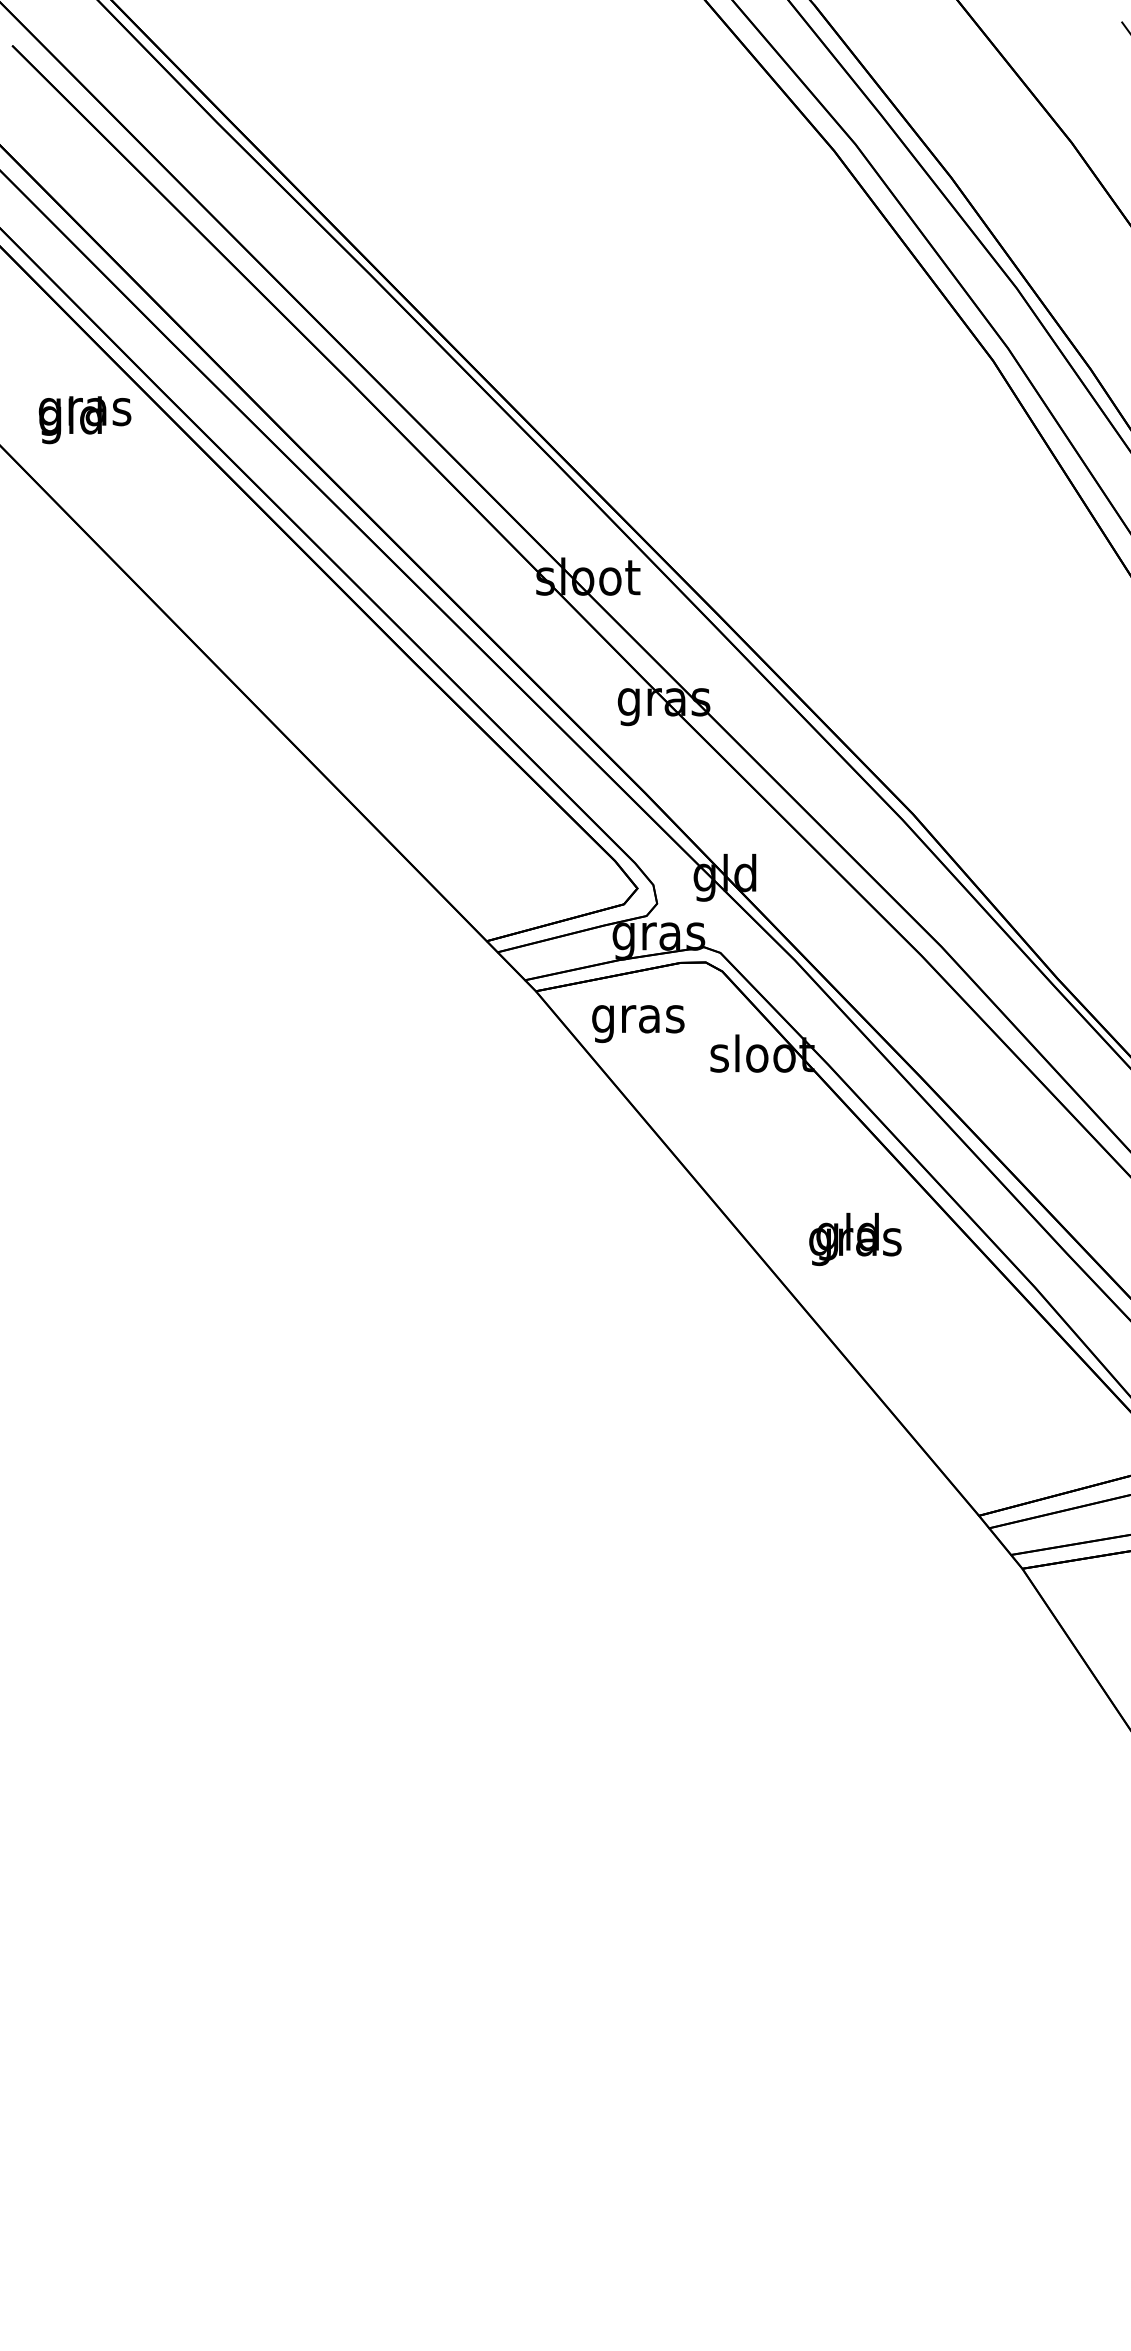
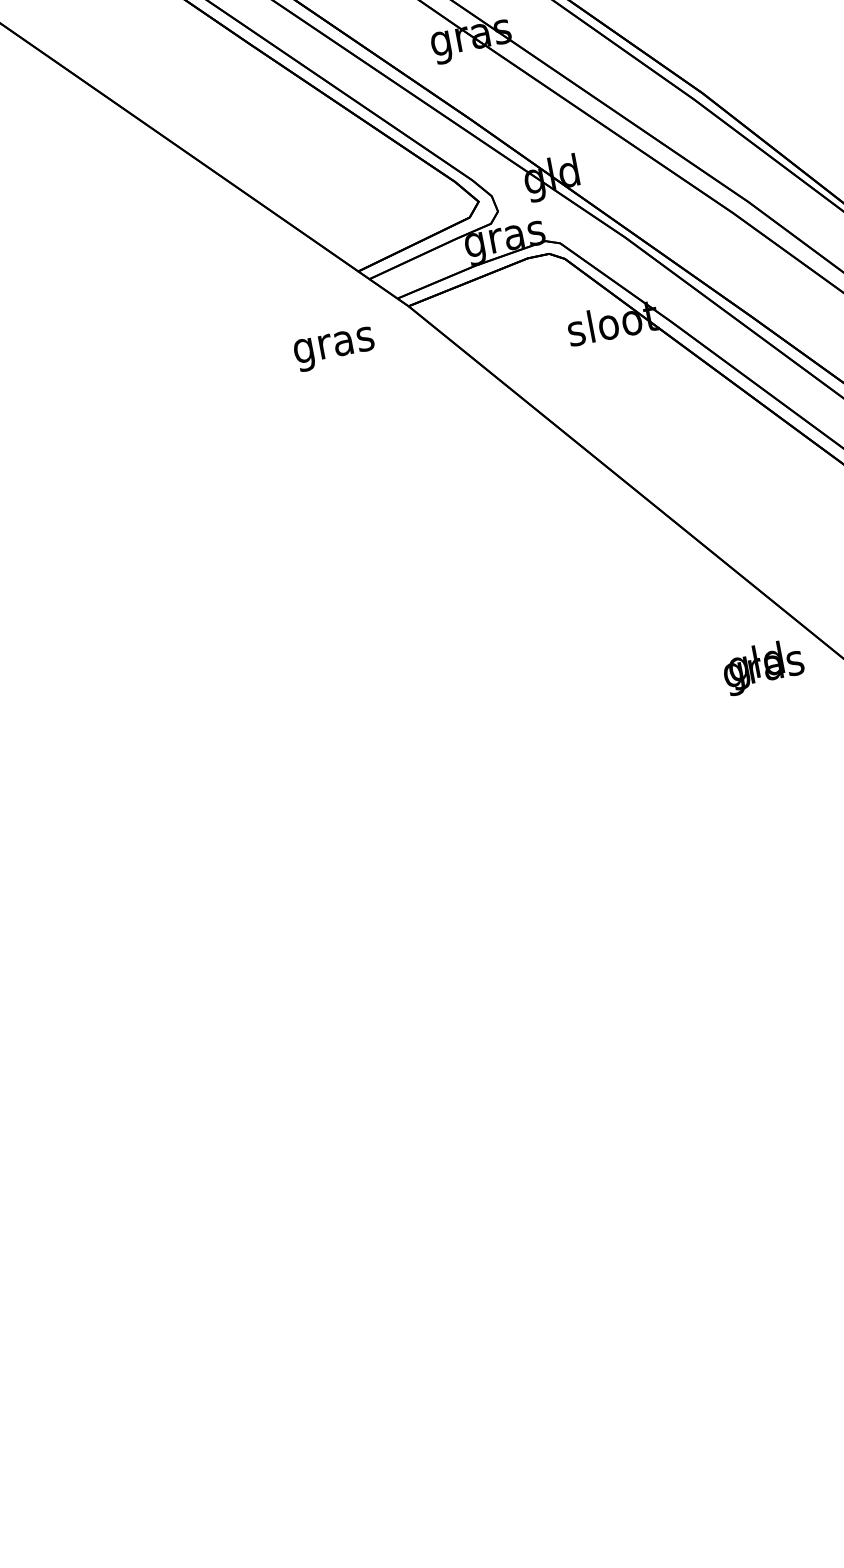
text: (638, 1024) -> (334, 349), moved
text: (855, 1239) -> (763, 667), moved

